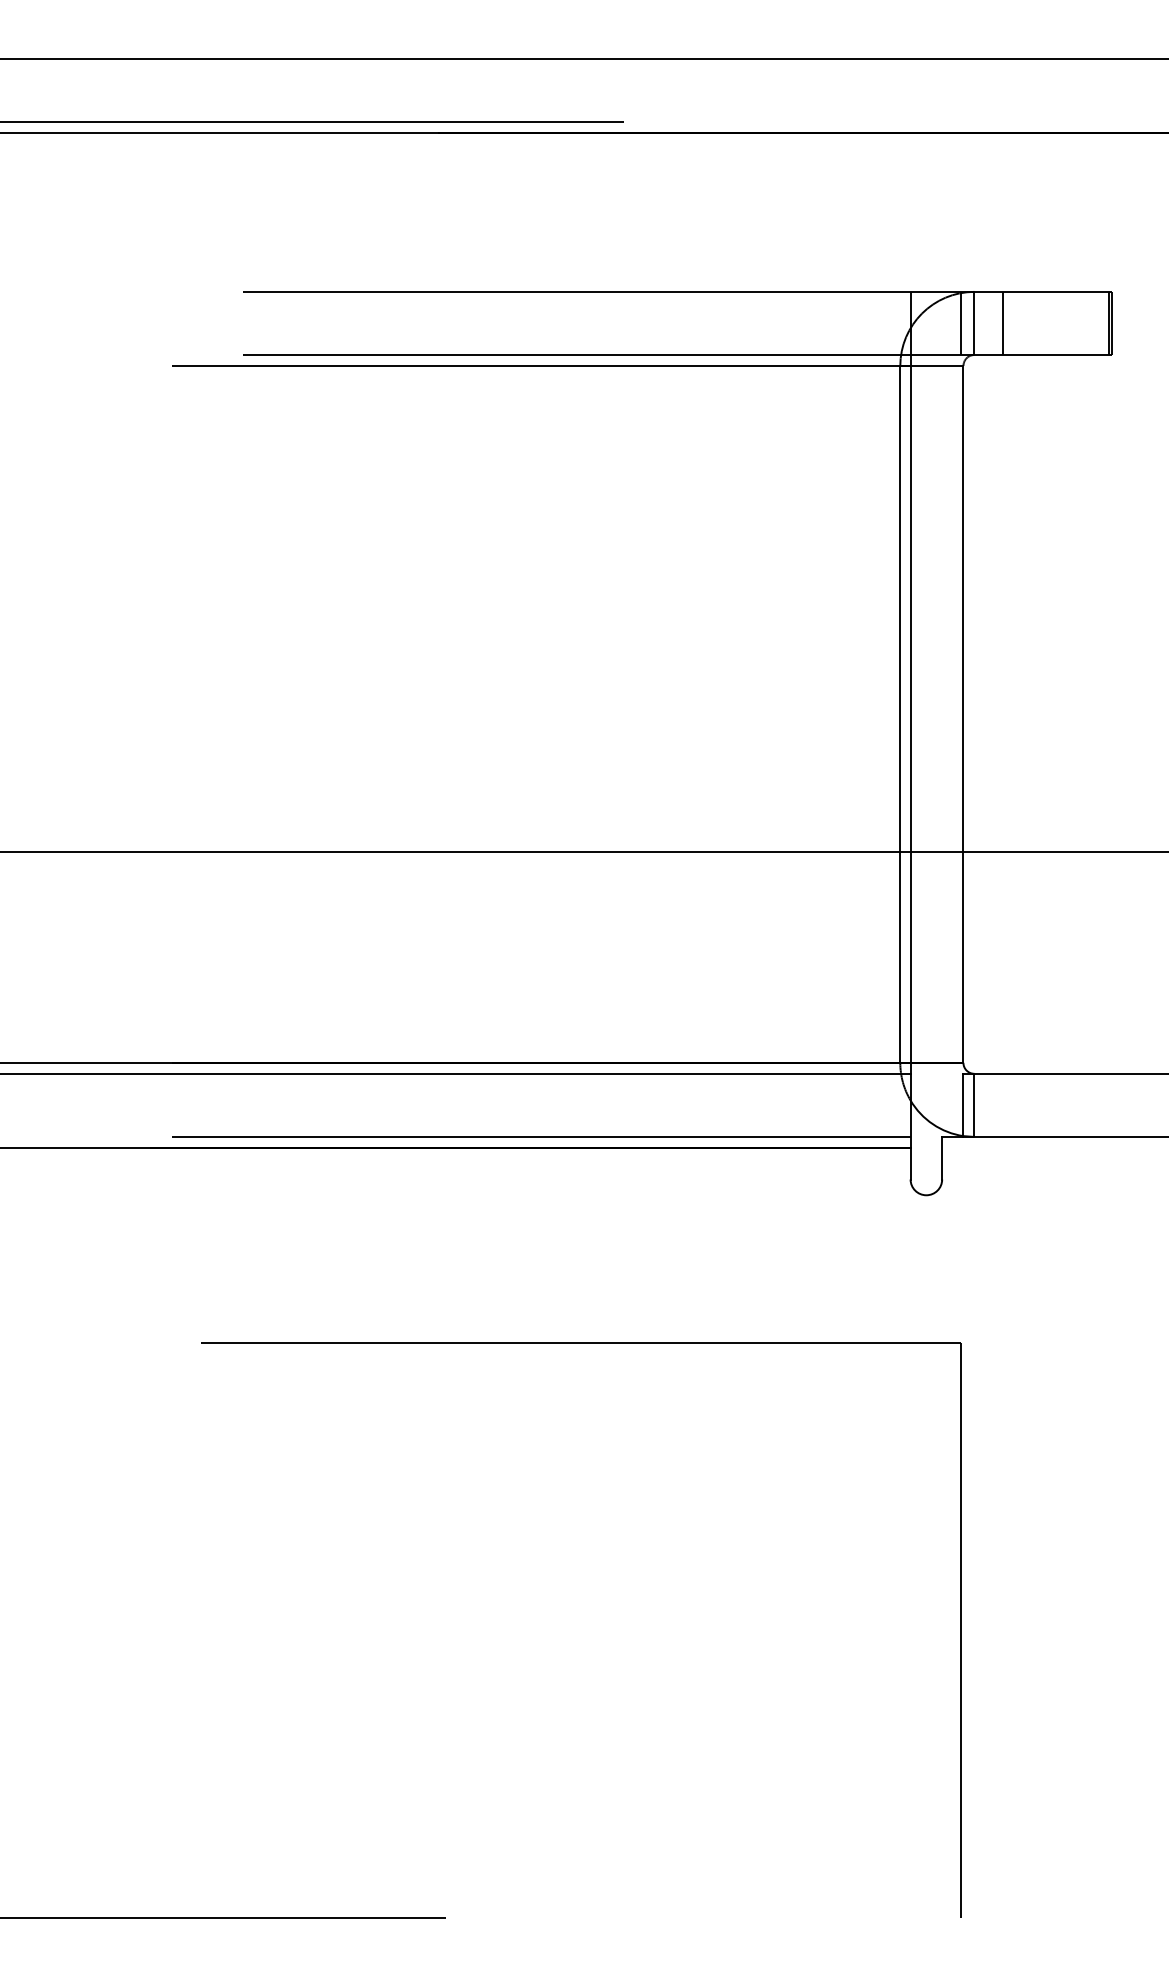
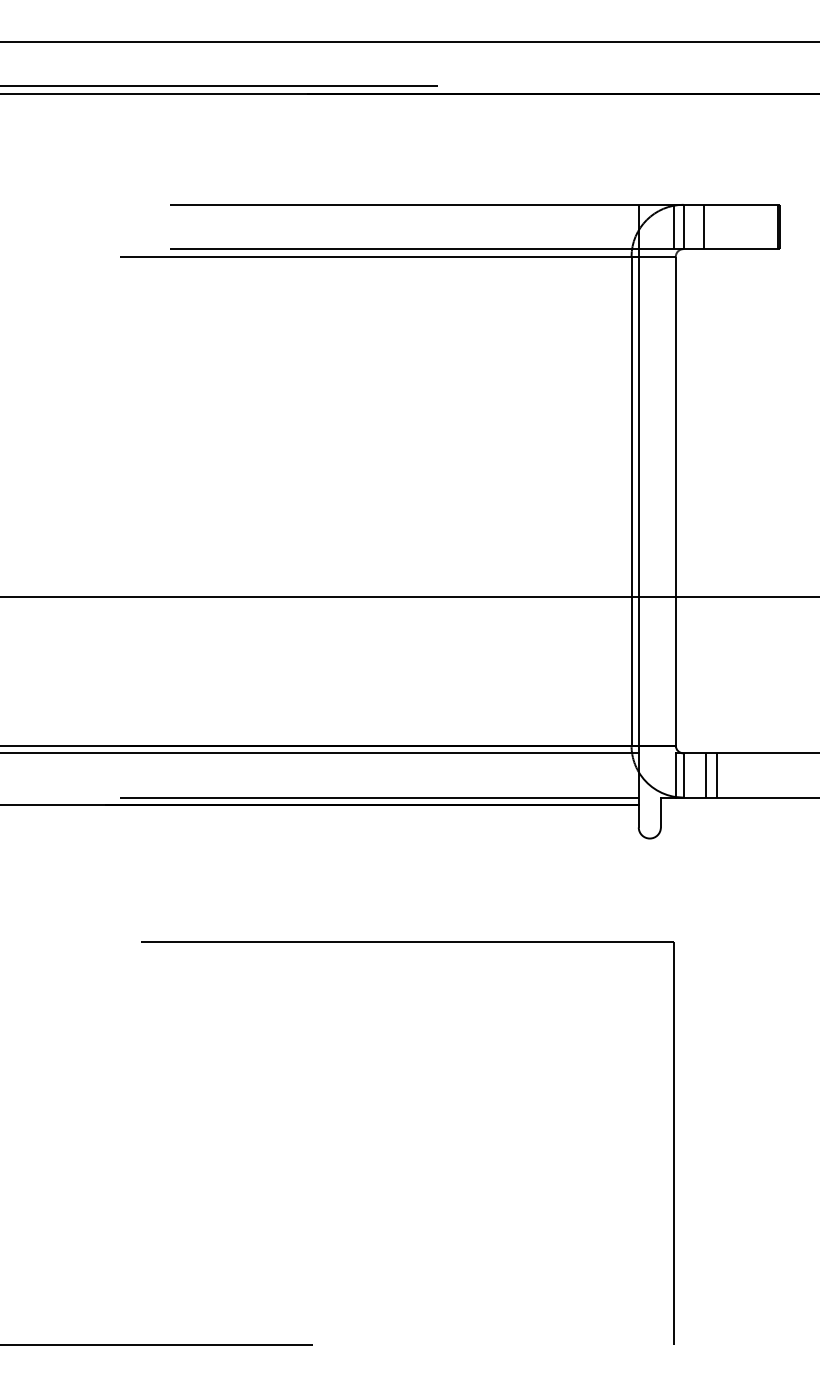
line: (1005, 1105) -> (705, 775), added
line: (1021, 1105) -> (716, 775), added

